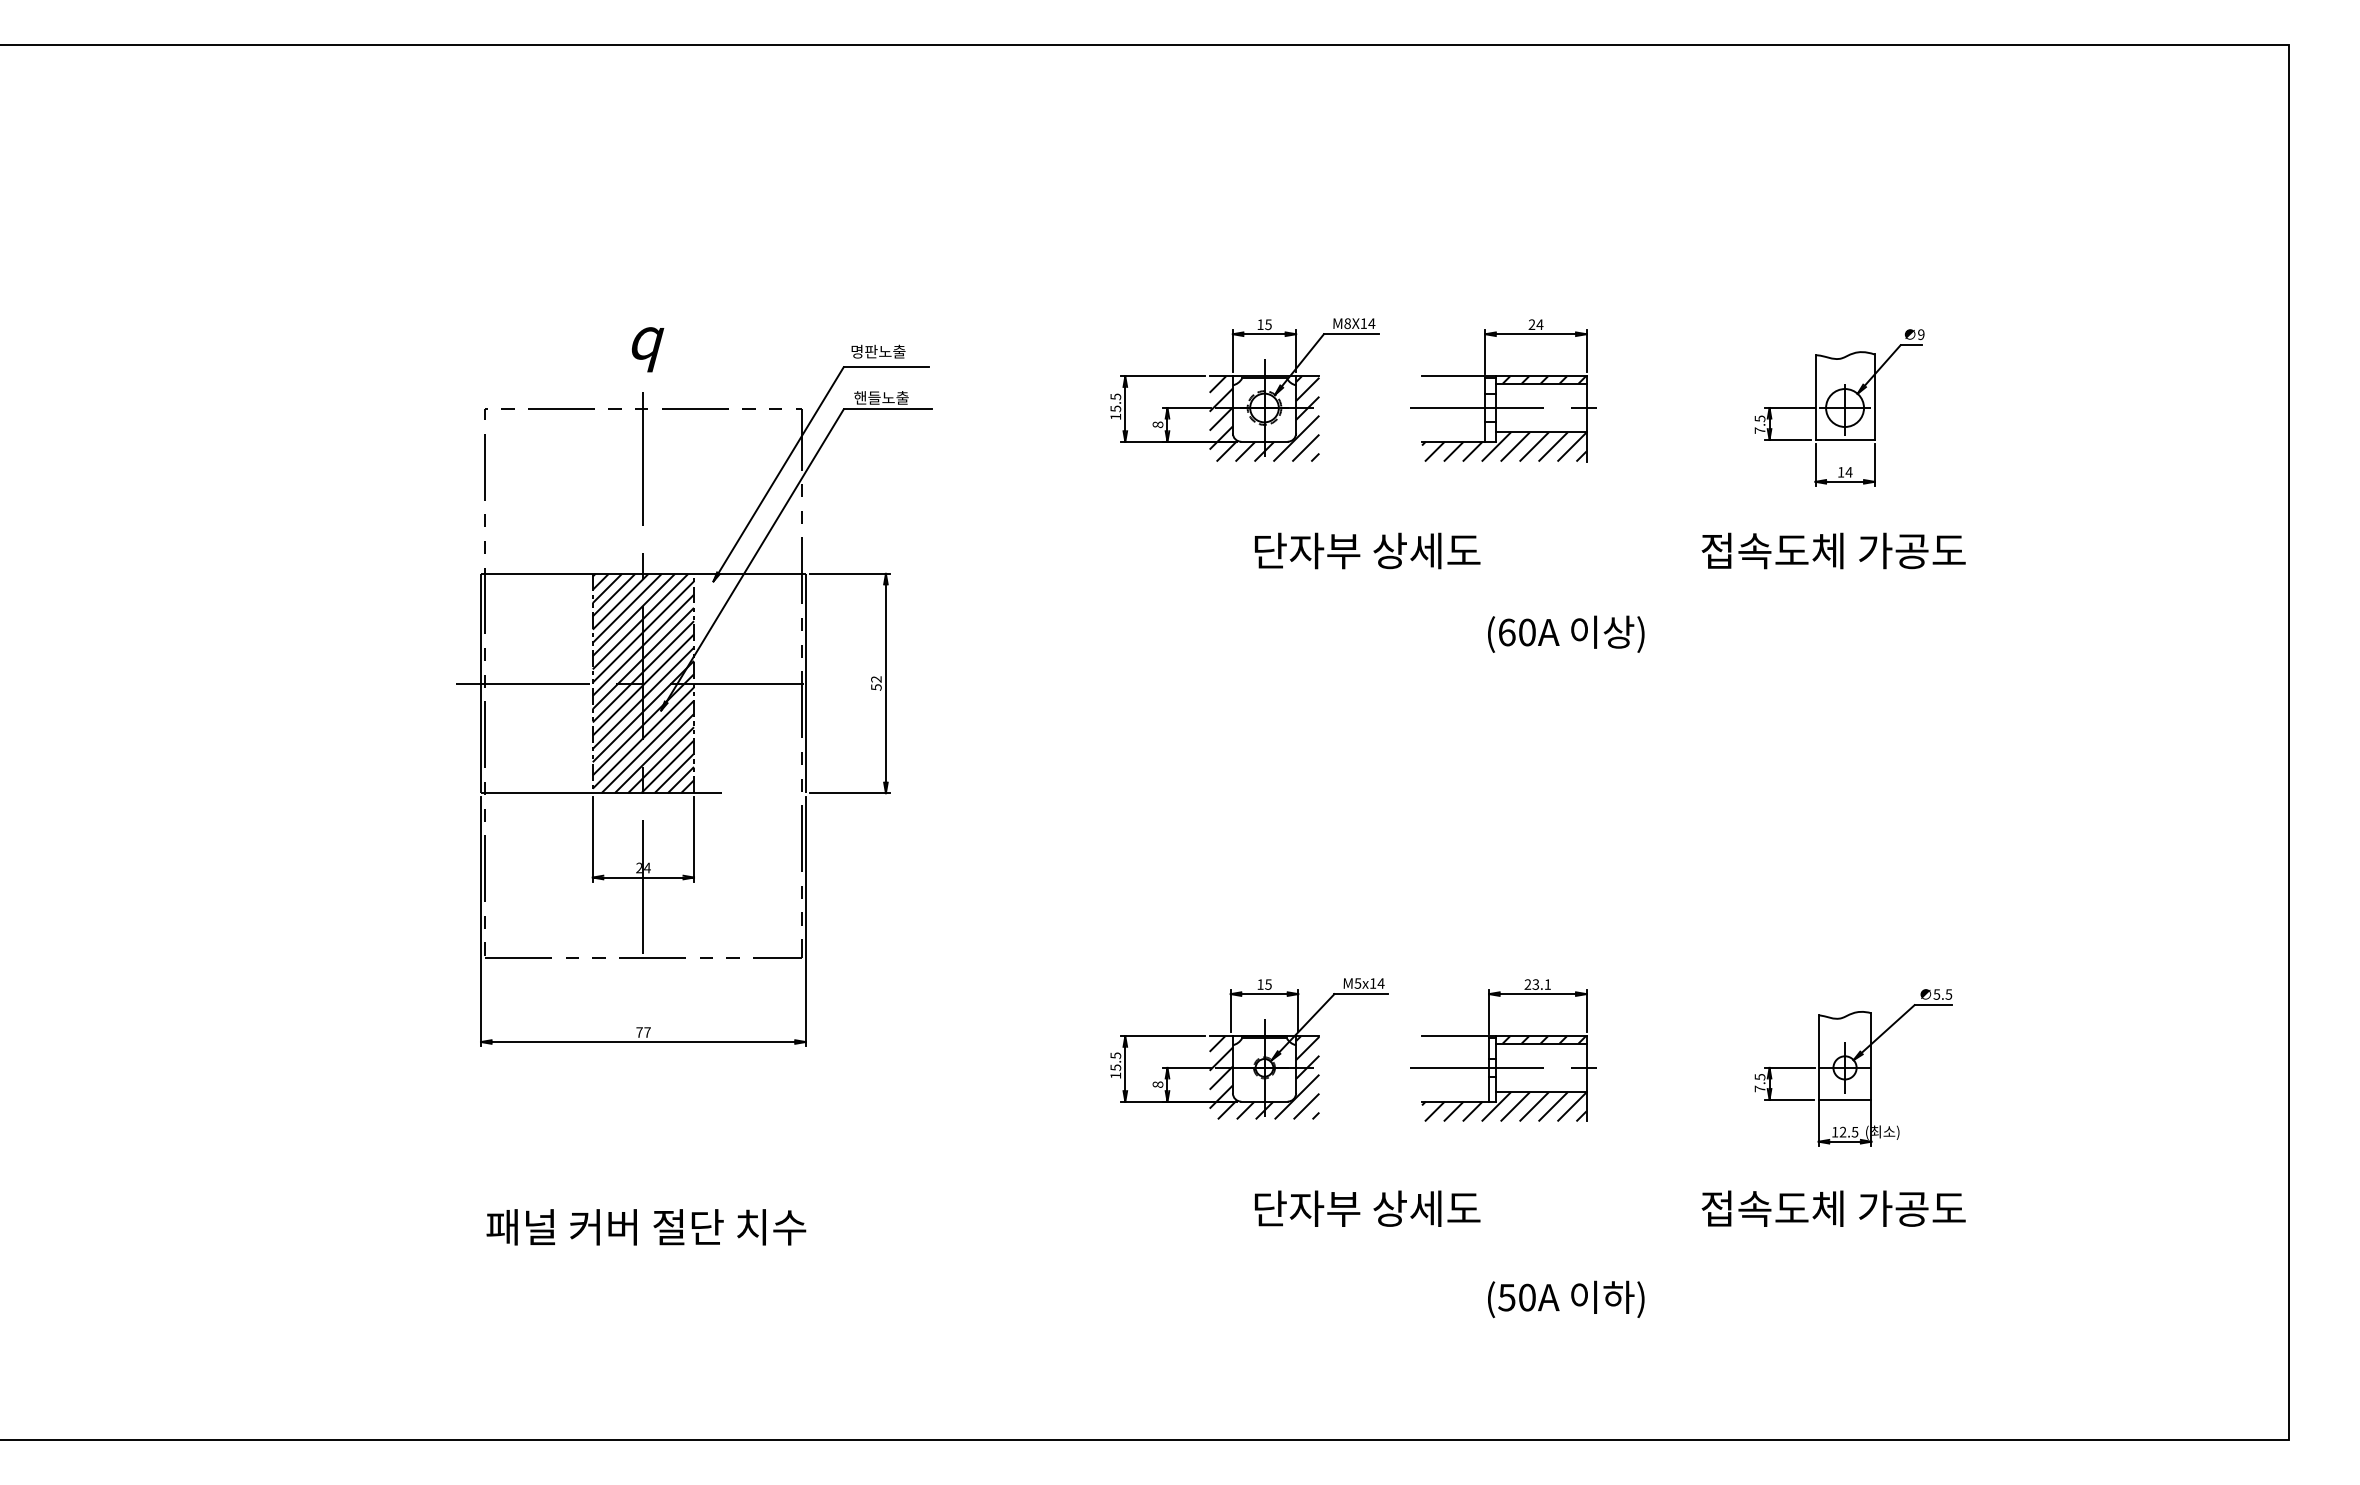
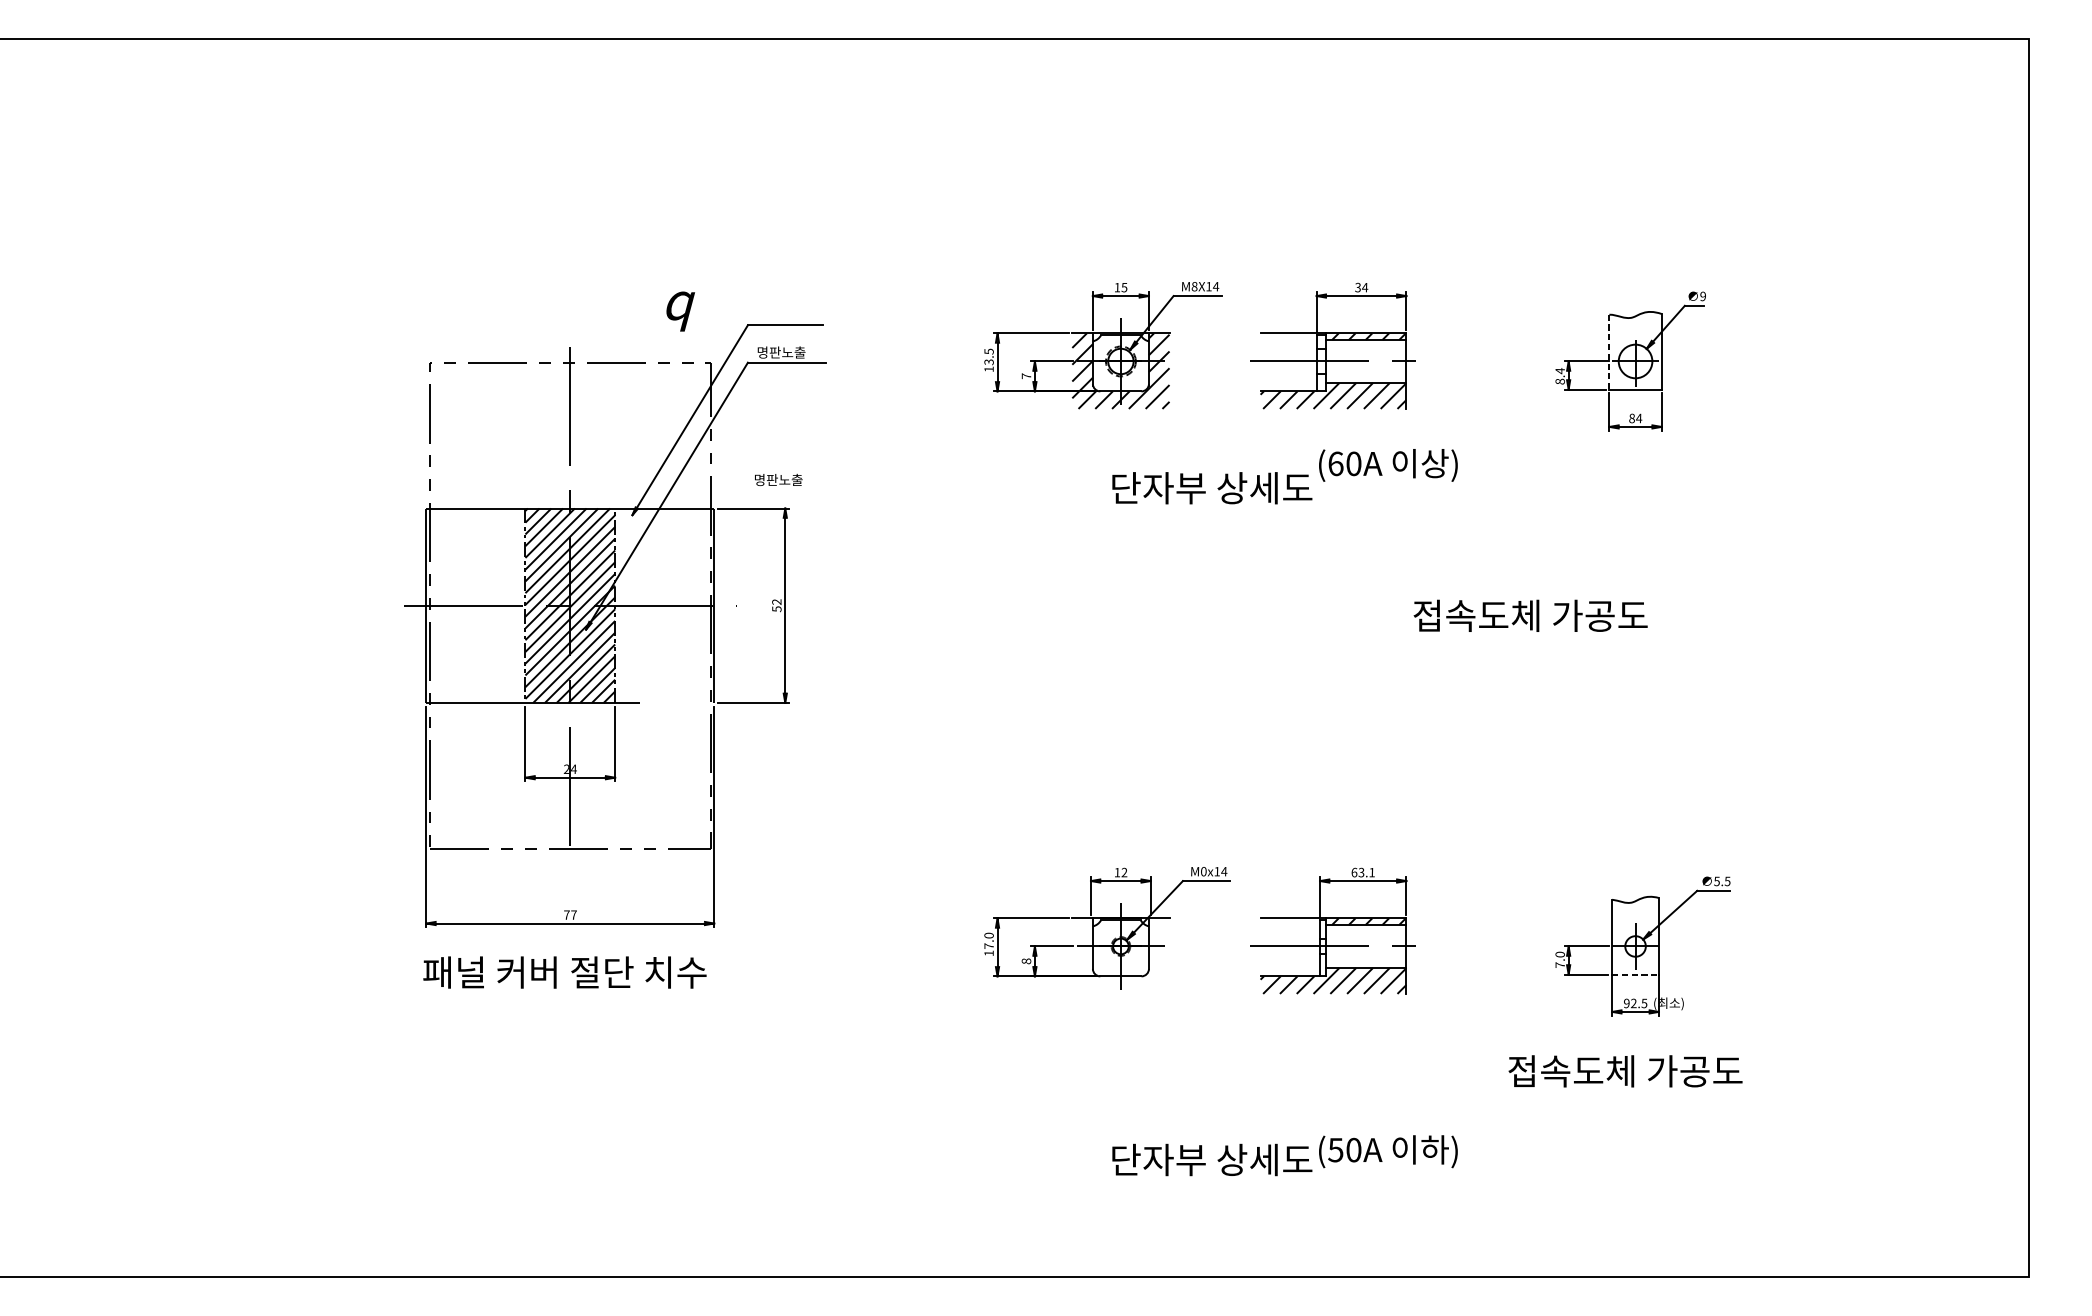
text: (1531, 325) -> (1357, 288), 24 -> 34
text: (648, 349) -> (681, 311), moved
text: (878, 351) -> (778, 479), moved
text: (867, 397) -> (768, 352), 핸들노출 -> 명판노출
line: (1815, 397) -> (1609, 352), solid -> dashed
text: (1115, 408) -> (988, 361), 15.5 -> 13.5
text: (1157, 424) -> (1026, 376), 8 -> 7
text: (1759, 424) -> (1559, 376), 7.5 -> 8.4
text: (1840, 472) -> (1631, 418), 14 -> 84
text: (1833, 550) -> (1530, 615), moved
text: (1566, 633) -> (1388, 464), moved
text: (1357, 983) -> (1203, 871), M5x14 -> M0x14
text: (1268, 984) -> (1124, 872), 15 -> 12
text: (1527, 984) -> (1354, 872), 23.1 -> 63.1
text: (1115, 1061) -> (988, 940), 15.5 -> 17.0
text: (1759, 1076) -> (1559, 954), 7.5 -> 7.0
hatch: (1264, 1077) -> (1120, 954), removed
line: (1845, 1099) -> (1635, 974), solid -> dashed
text: (1835, 1131) -> (1627, 1002), 12.5 -> 92.5
text: (1367, 1208) -> (1212, 1159), moved
text: (646, 1227) -> (565, 972), moved

